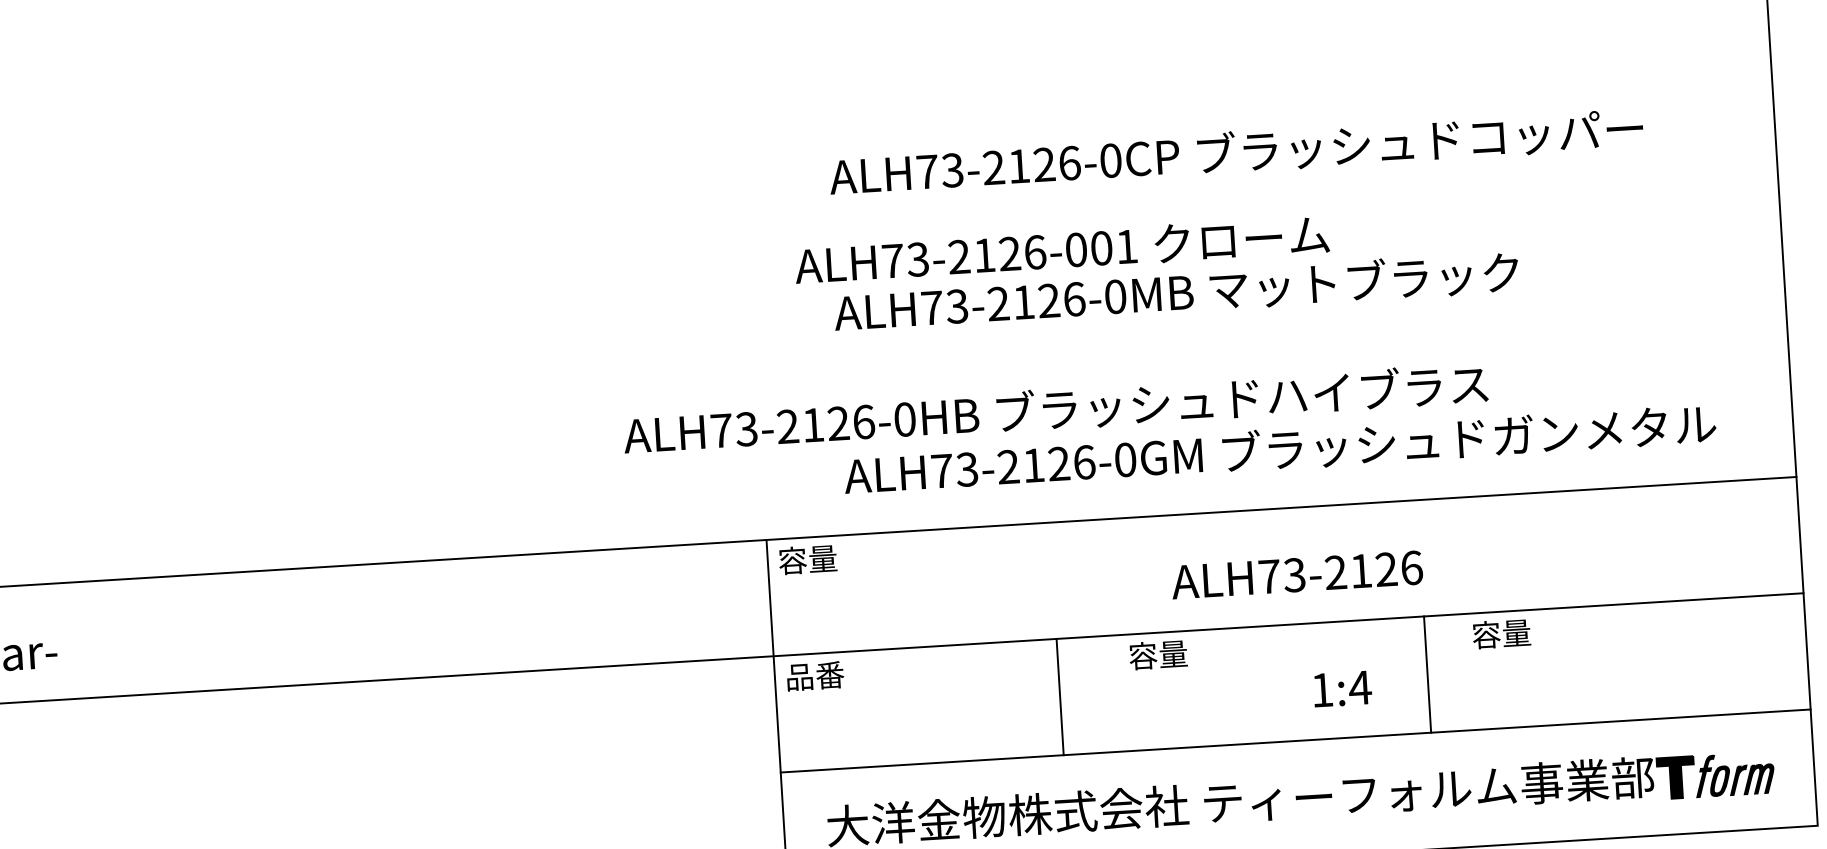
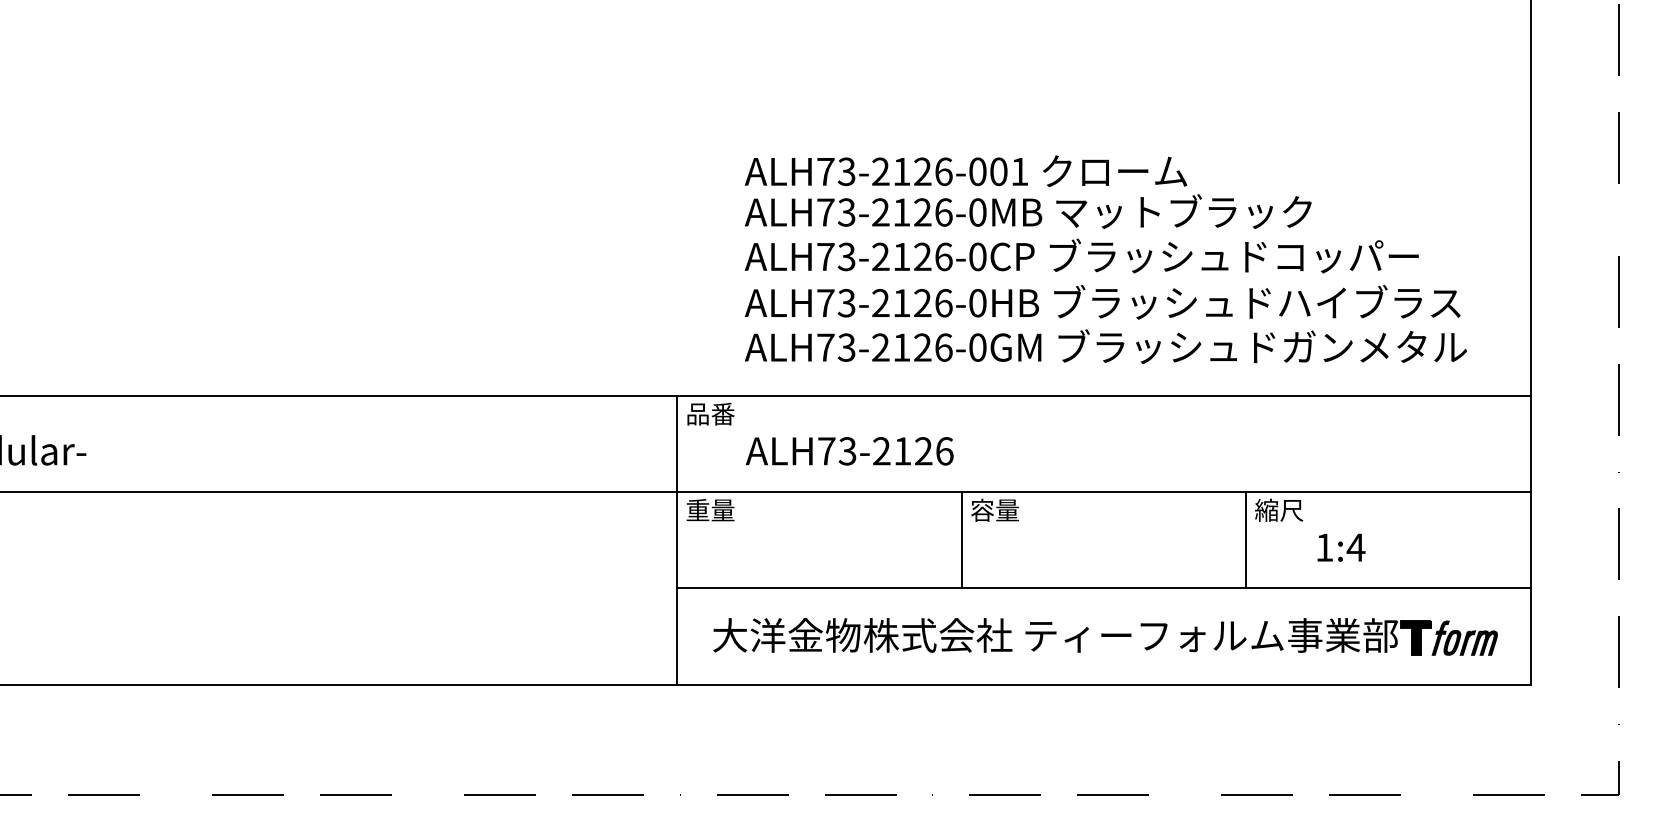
text: (1235, 151) -> (1081, 255), moved
text: (1061, 250) -> (965, 171), moved
text: (1055, 408) -> (1102, 301), moved
text: (807, 559) -> (710, 413), 容量 -> 品番
text: (1296, 575) -> (849, 451), moved
text: (1501, 633) -> (1279, 509), 容量 -> 縮尺
line: (1427, 673) -> (1246, 539), moved
text: (814, 676) -> (710, 510), 品番 -> 重量
text: (1342, 688) -> (1341, 547), moved
line: (1059, 696) -> (961, 539), moved

